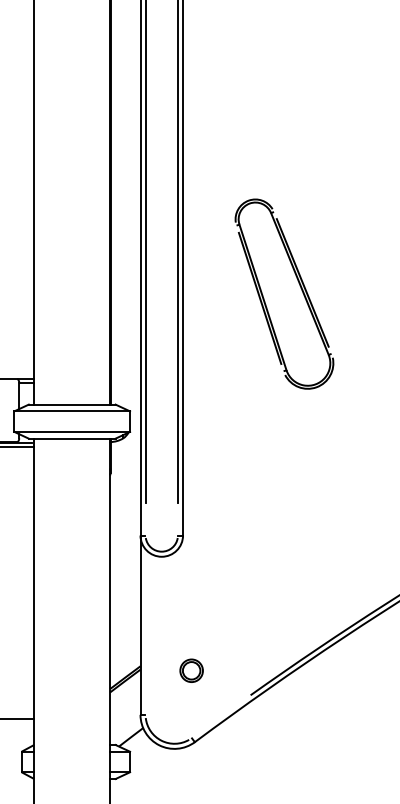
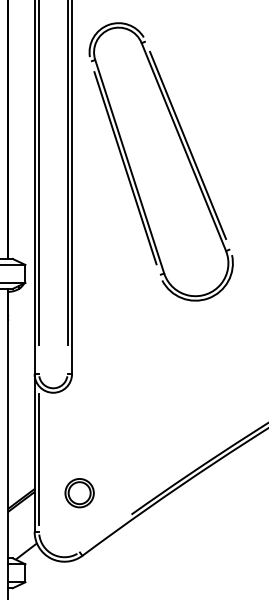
part: (284, 293) -> (161, 161), size x1.67
line: (145, 631) -> (39, 458), added
part: (191, 670) -> (79, 492), size x1.43

